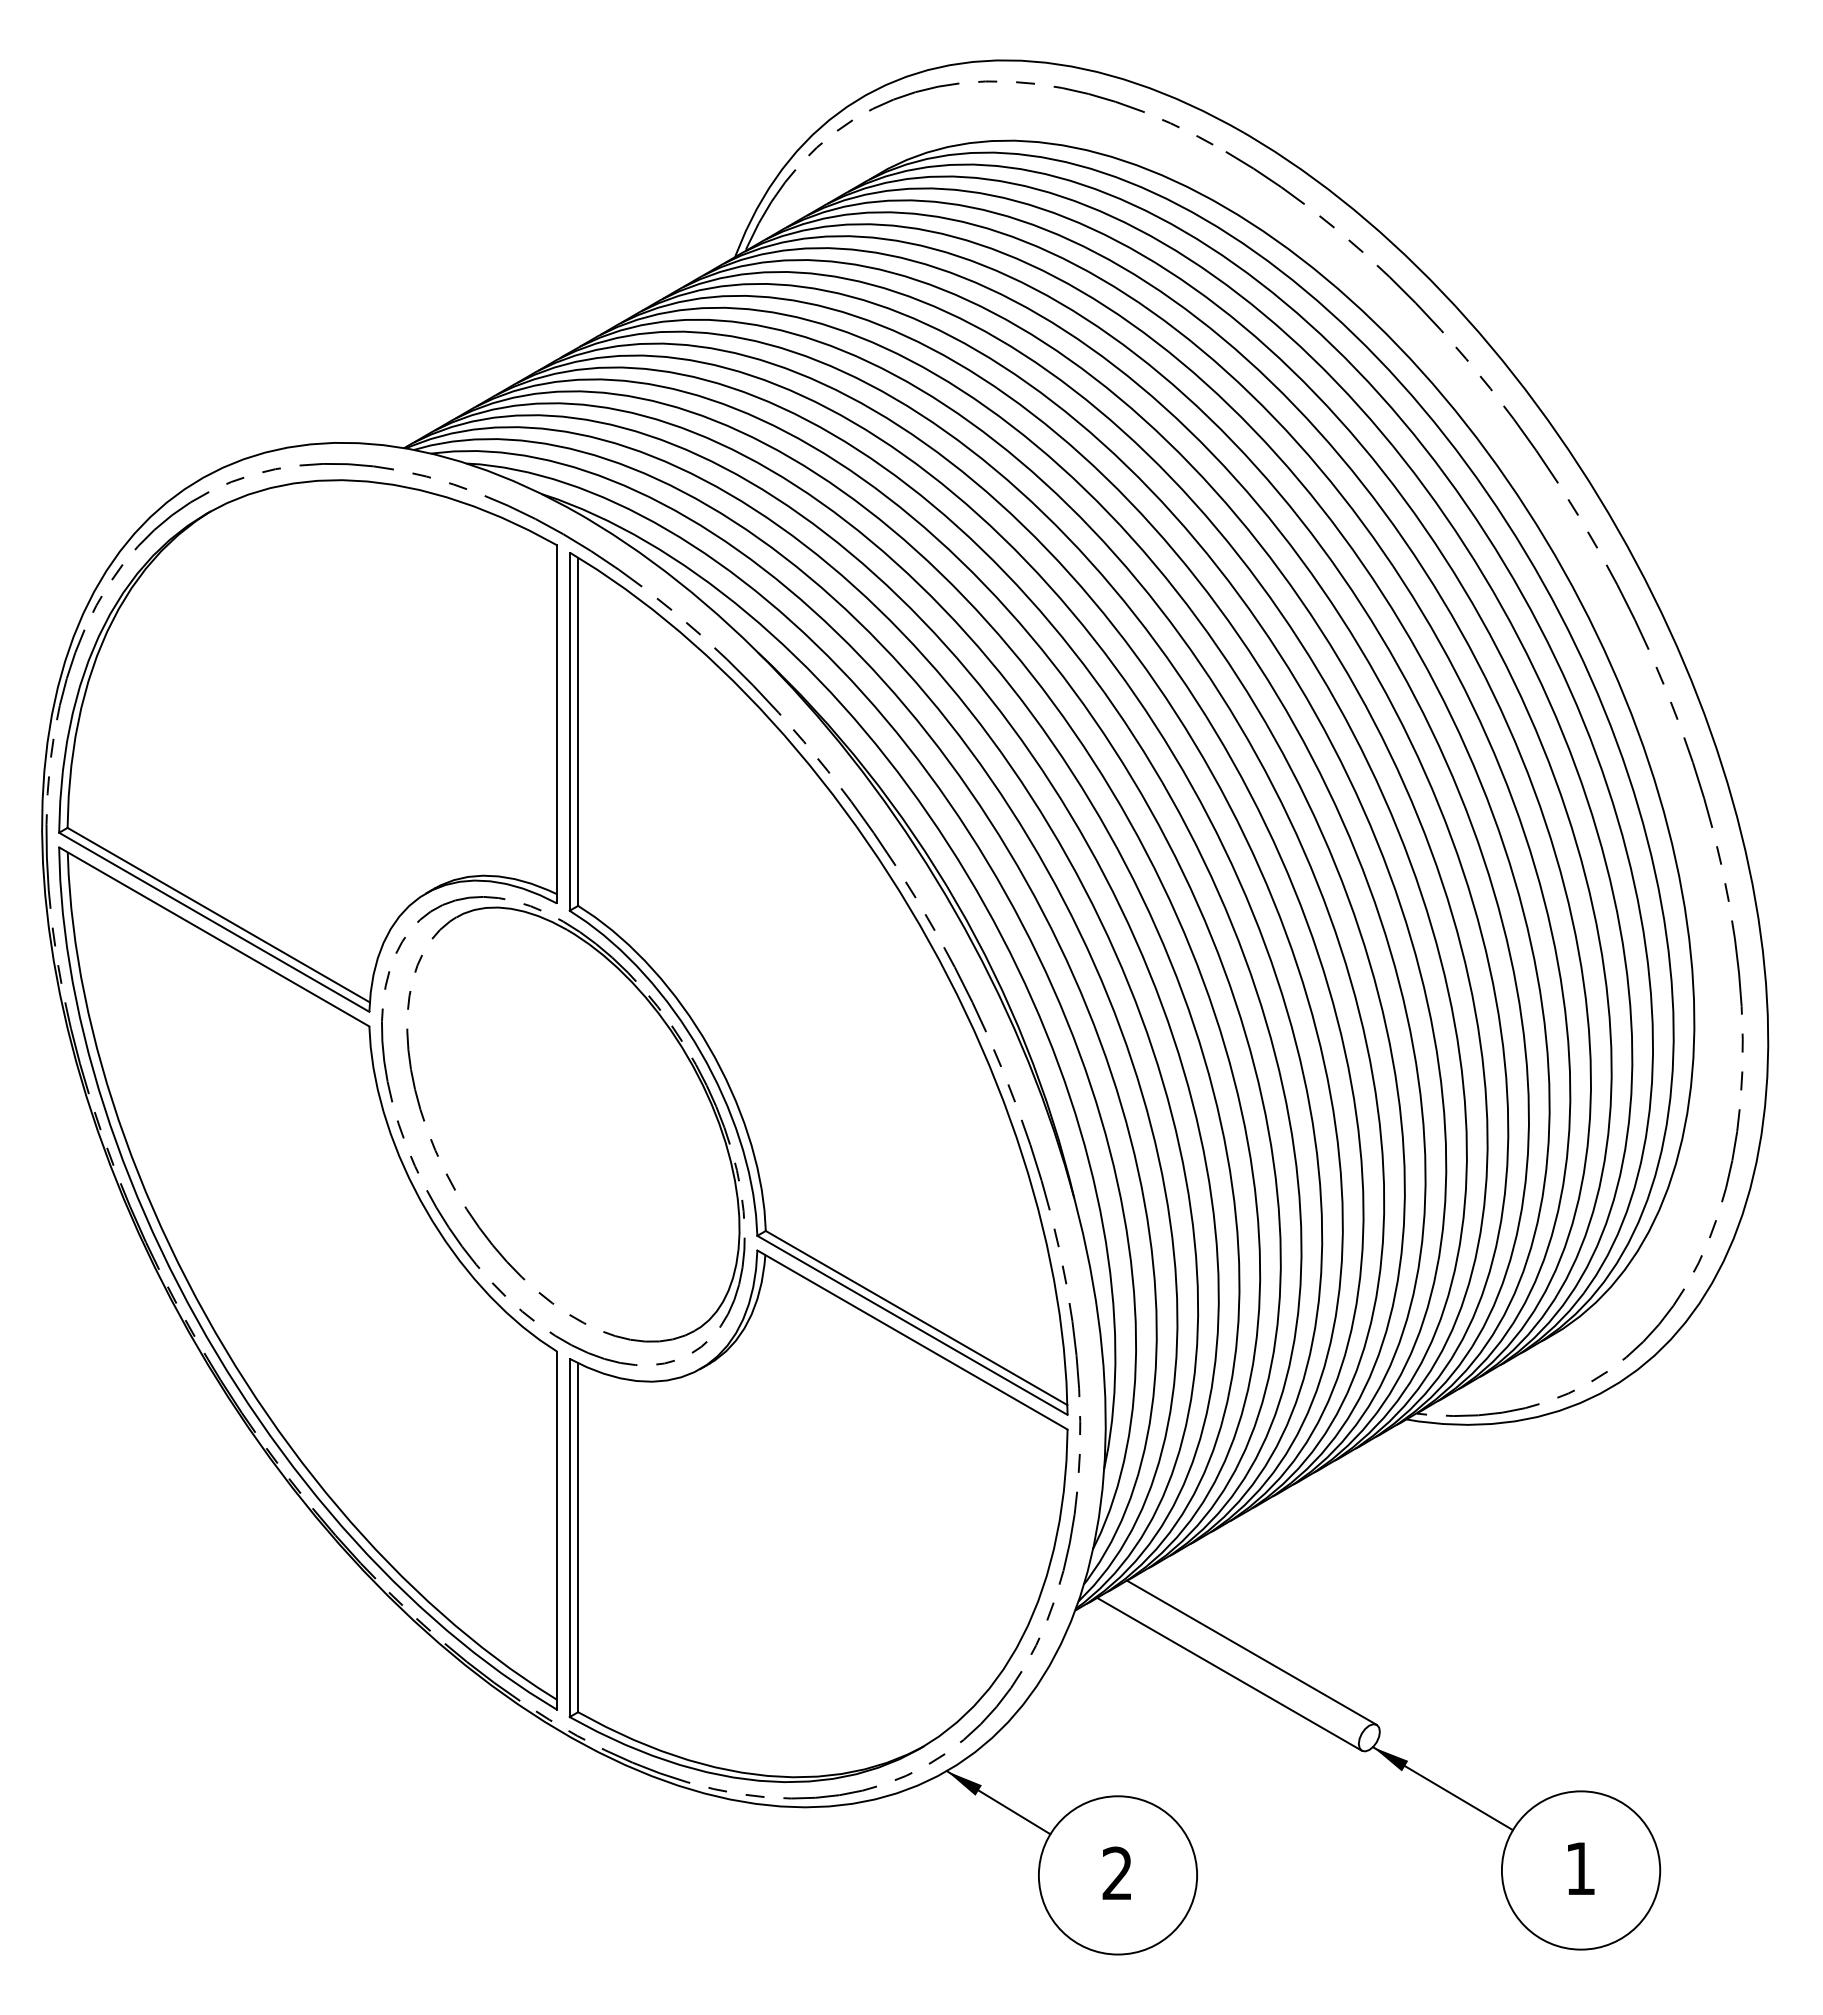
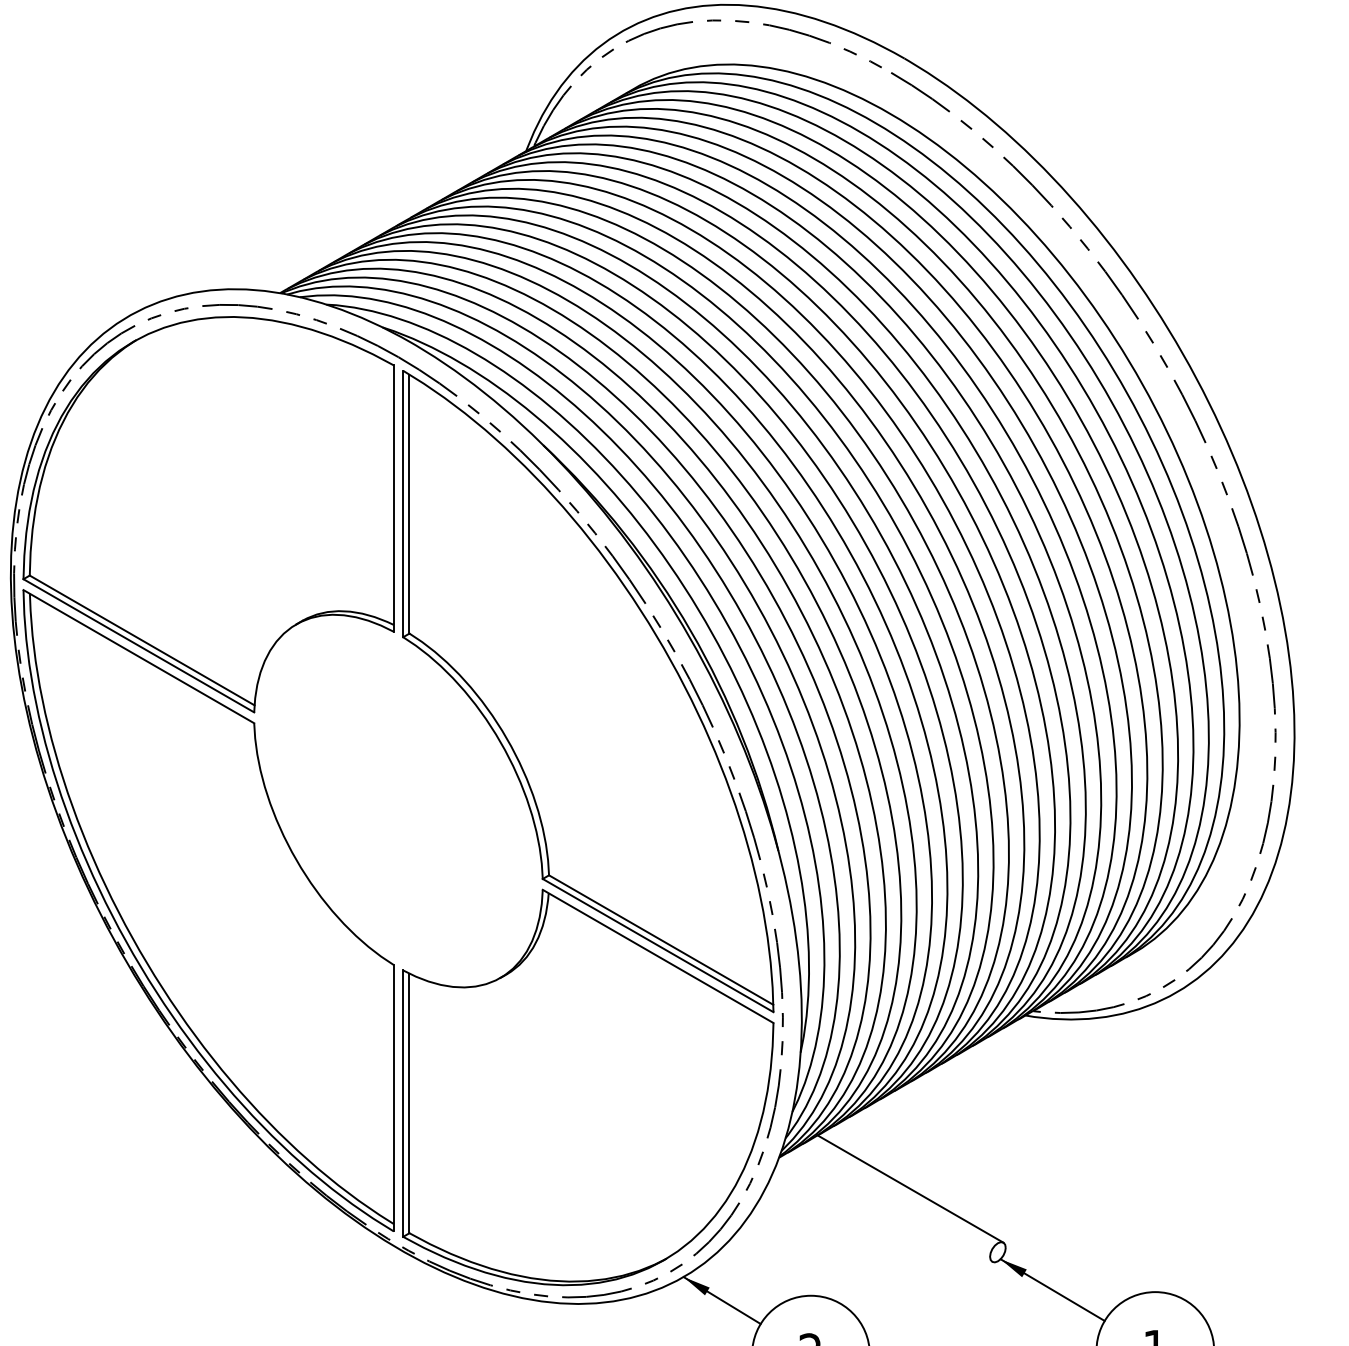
part: (453, 1184) -> (316, 840), removed
line: (1229, 1673) -> (893, 1204), removed

